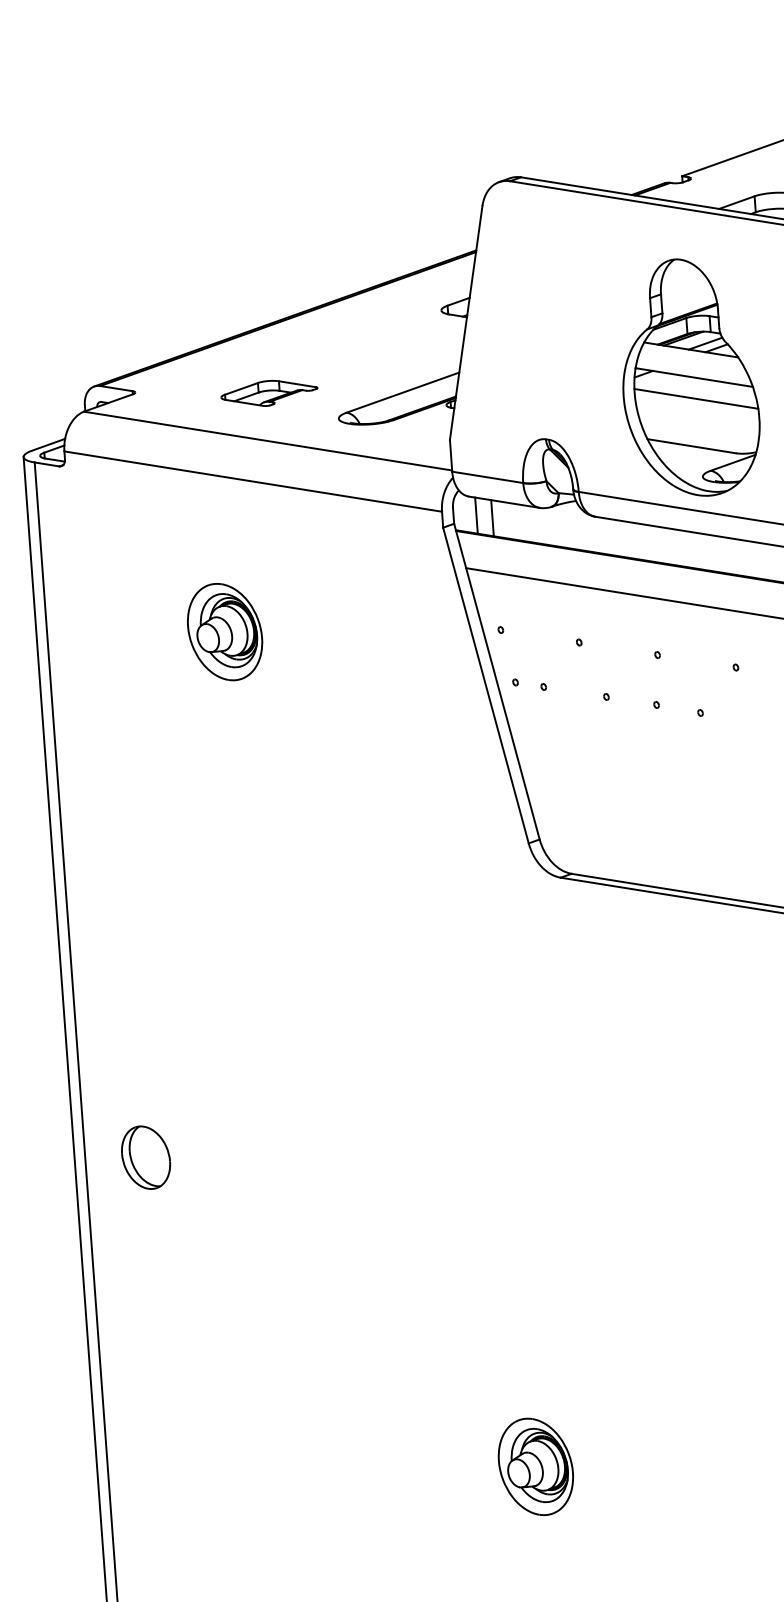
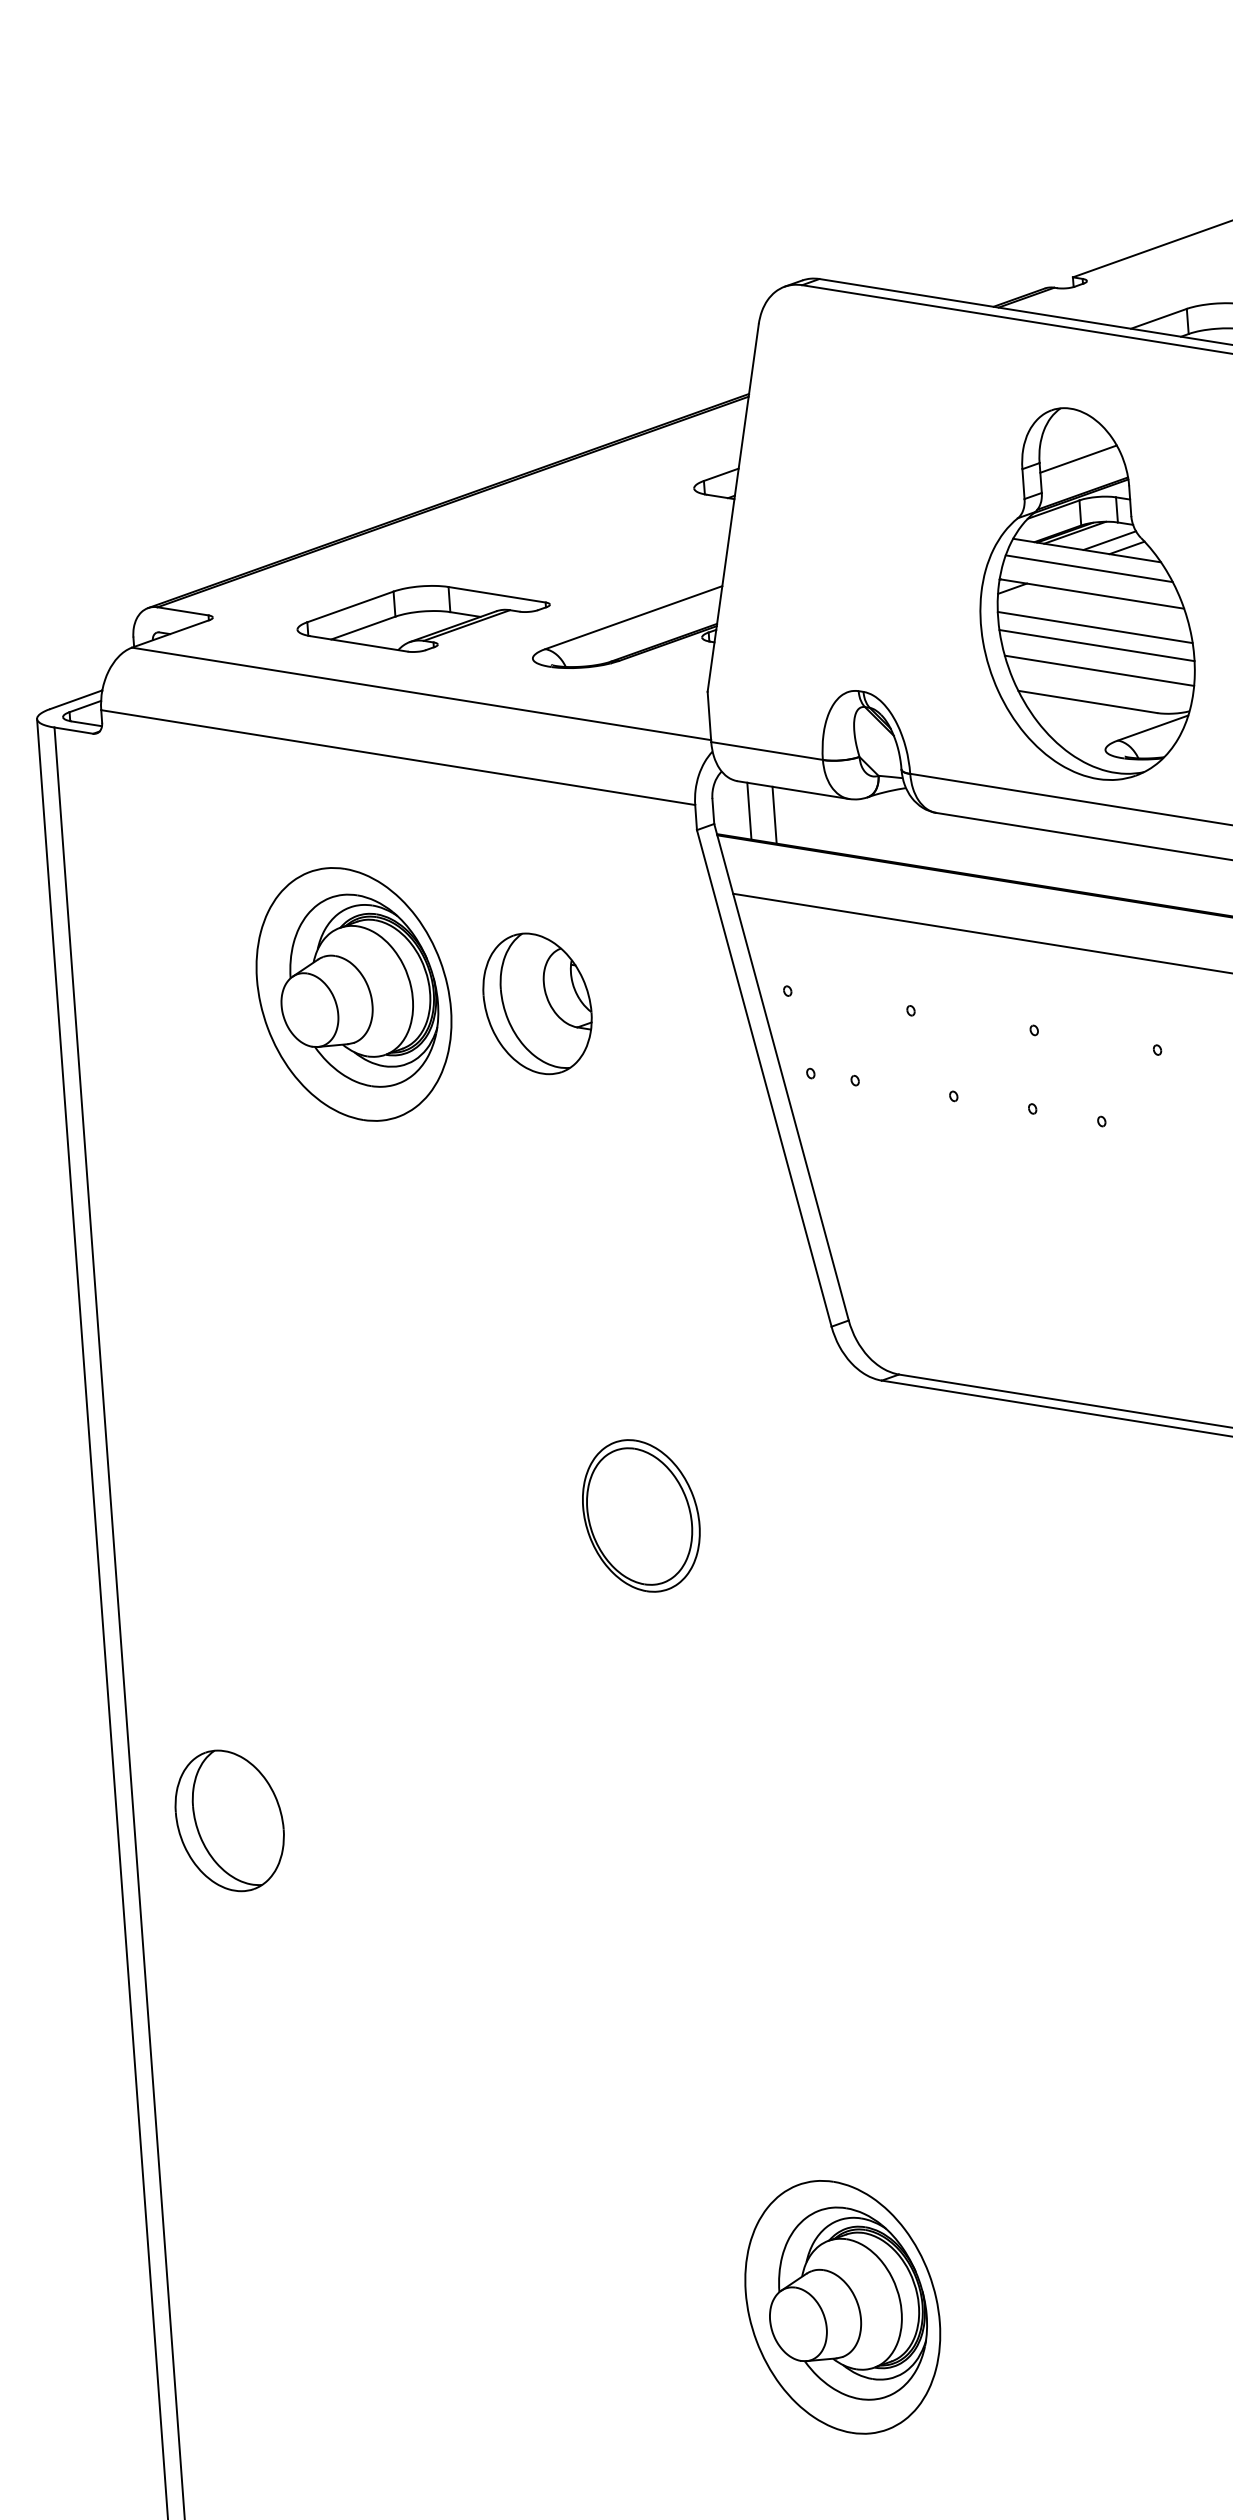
line: (685, 291) -> (1078, 458), added
line: (692, 361) -> (1089, 568), added
part: (269, 393) -> (423, 619), size x1.67
line: (697, 410) -> (1097, 645), added
line: (698, 426) -> (1098, 670), added
part: (224, 631) -> (353, 993), size x1.67
part: (341, 637) -> (537, 1002), added
part: (407, 963) -> (640, 1515), added
part: (145, 1157) -> (228, 1820), size x1.43
part: (535, 1466) -> (842, 2306), size x1.67

